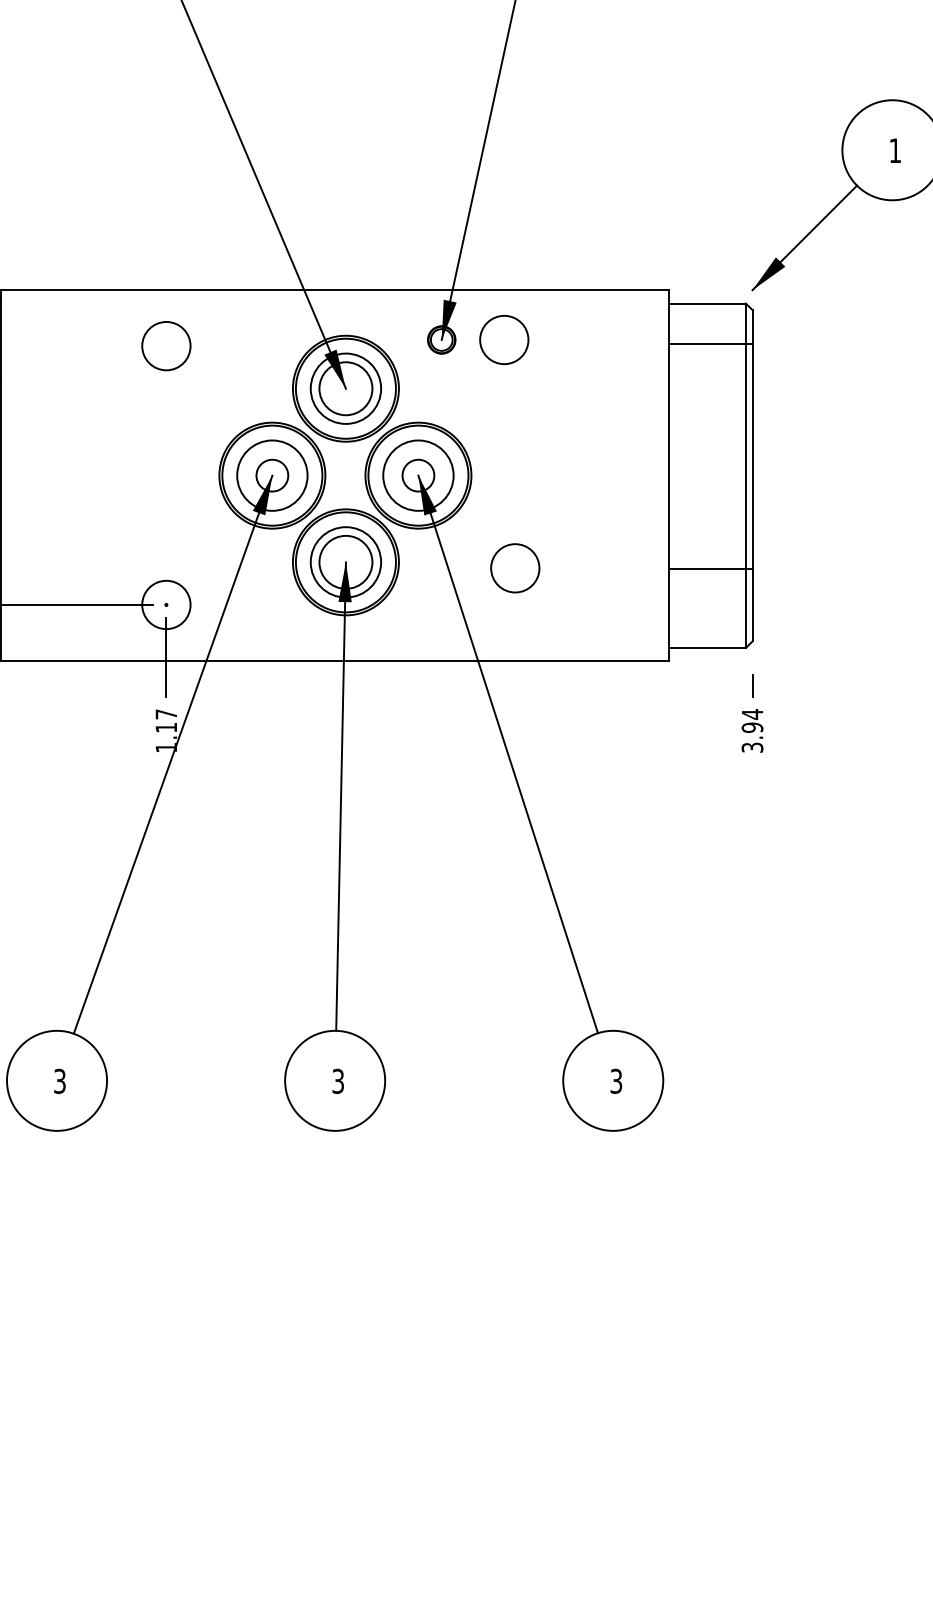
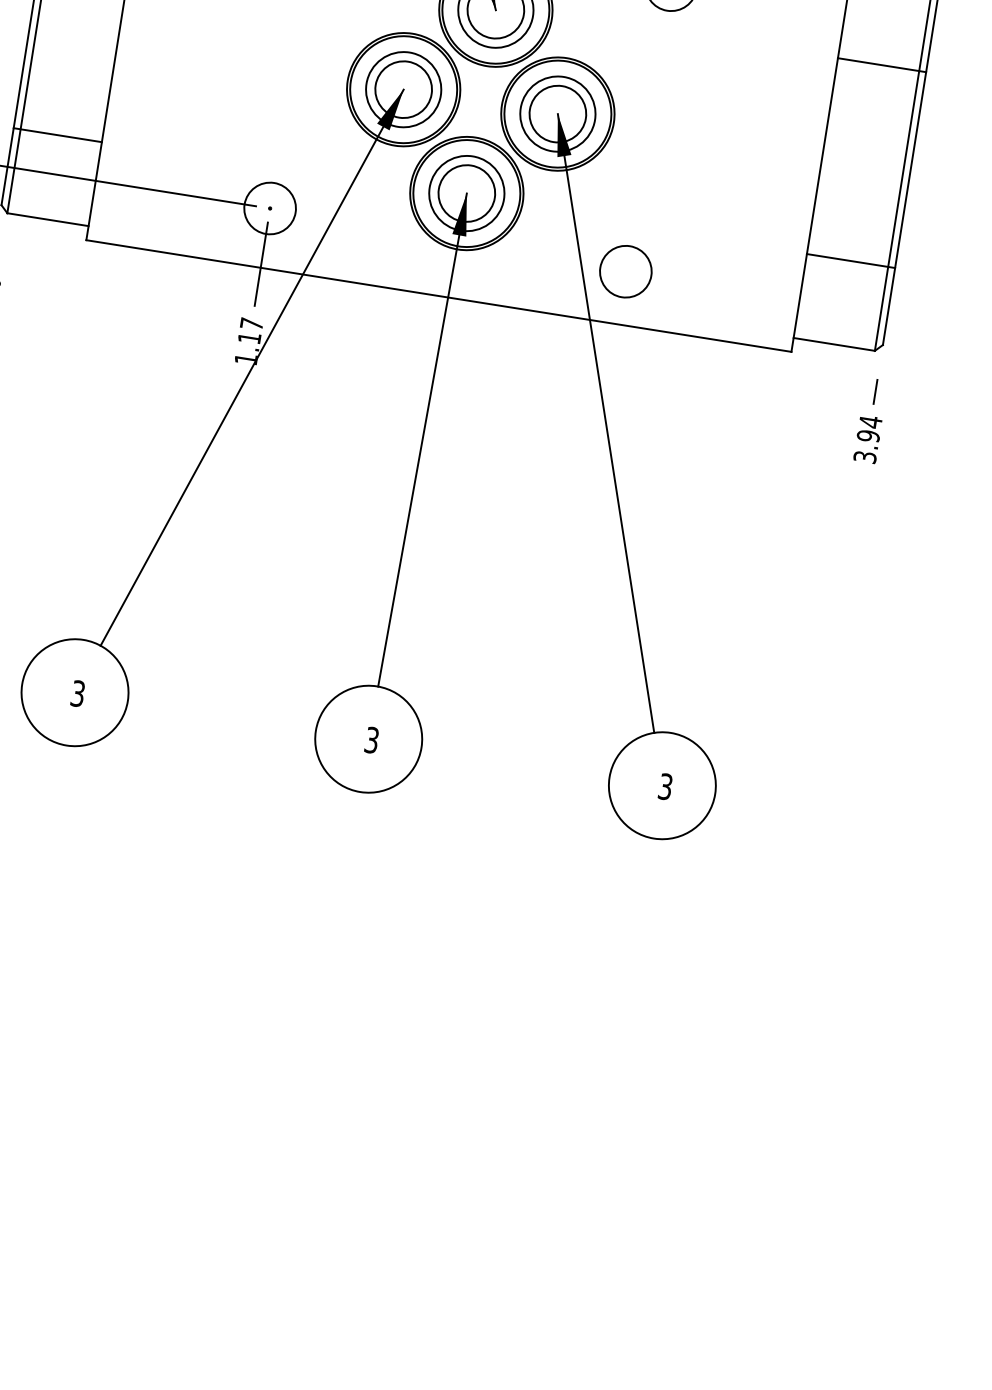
line: (710, 344) -> (881, 65), moved
circle: (271, 475) -> (402, 89), size x1.67
circle: (417, 475) -> (556, 113), size x1.67
circle: (515, 568) -> (626, 271), moved

